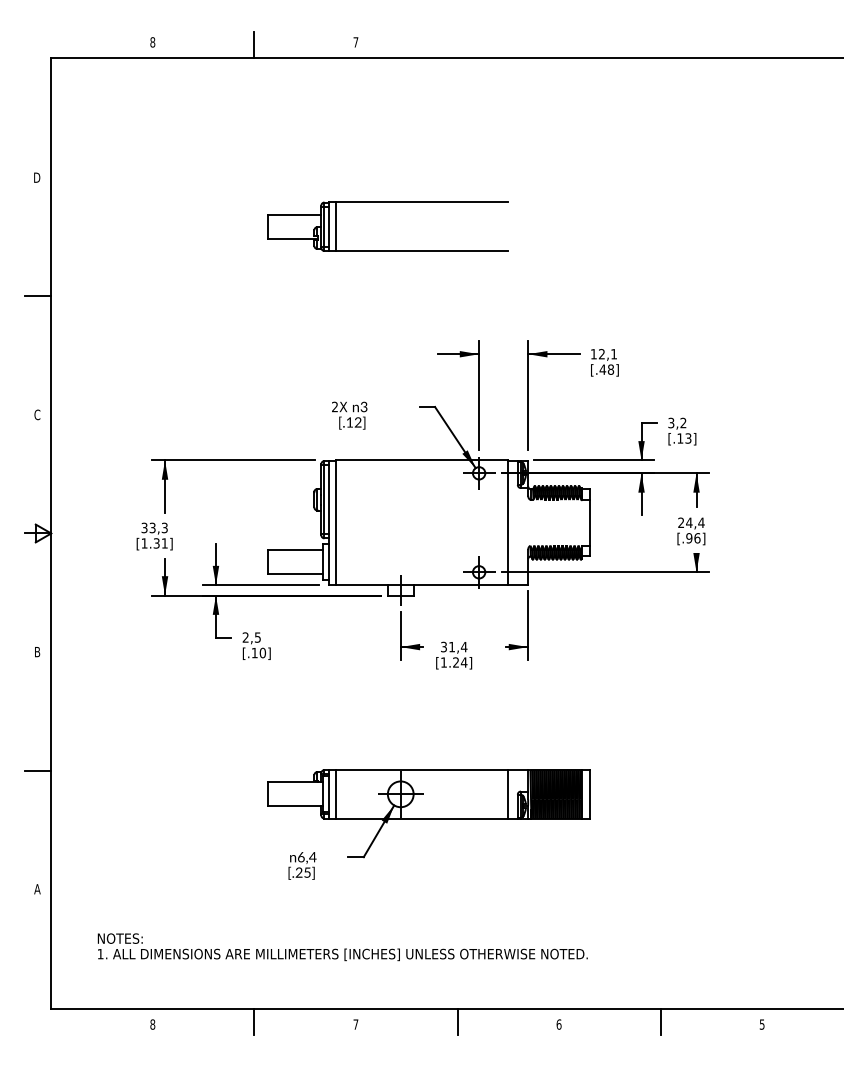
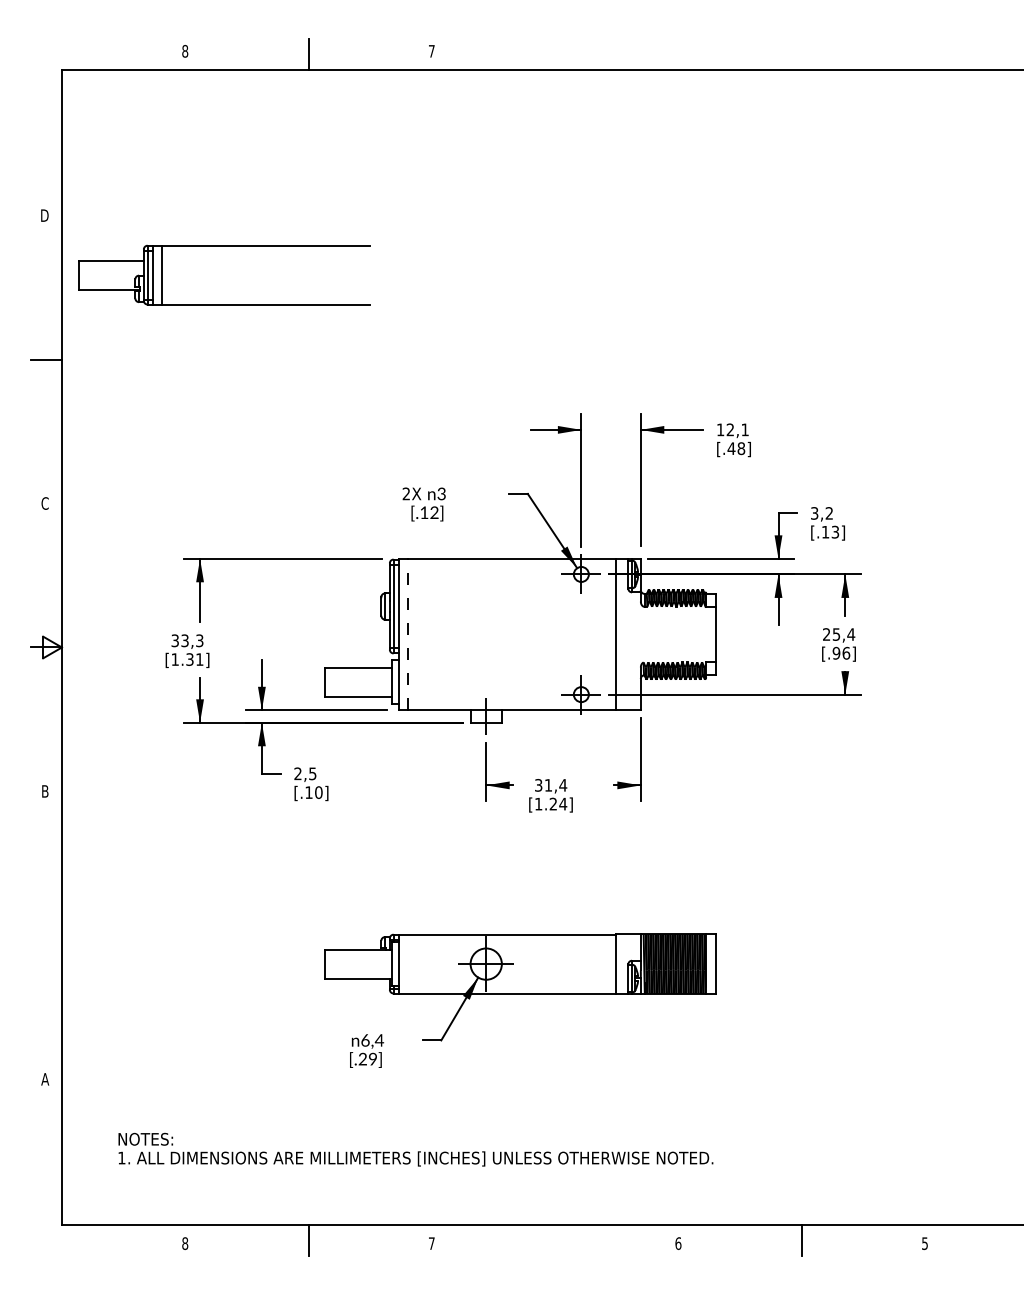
part: (387, 203) -> (224, 246), moved
line: (336, 522) -> (408, 634), solid -> dashed
text: (689, 522) -> (836, 634), 24,4 -> 25,4
line: (37, 770) -> (45, 935), removed
line: (336, 793) -> (408, 963), removed
text: (307, 872) -> (372, 1058), [.25] -> [.29]
line: (457, 1022) -> (555, 1240), removed

